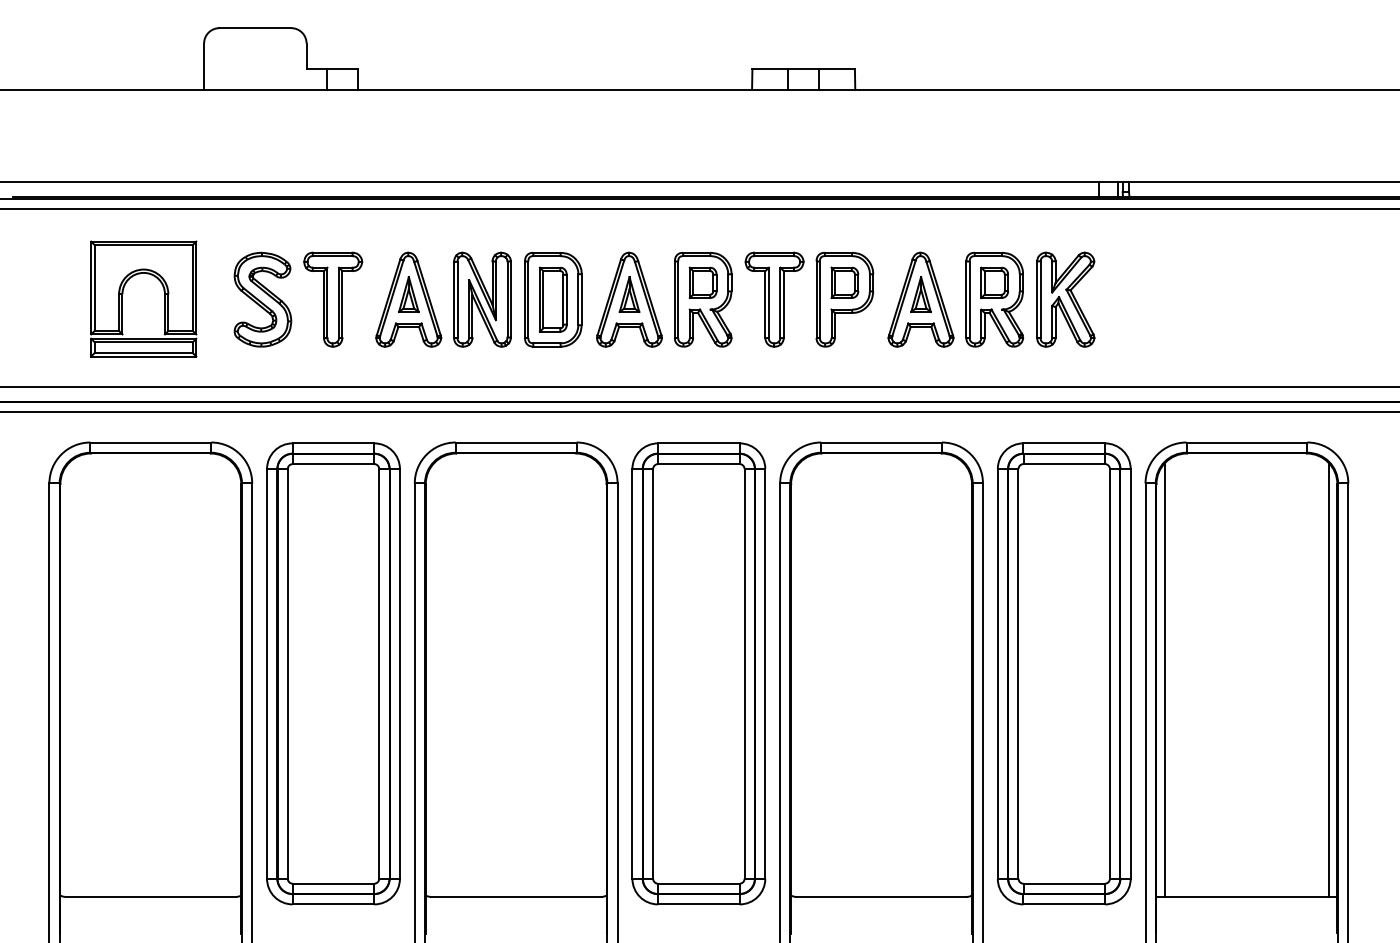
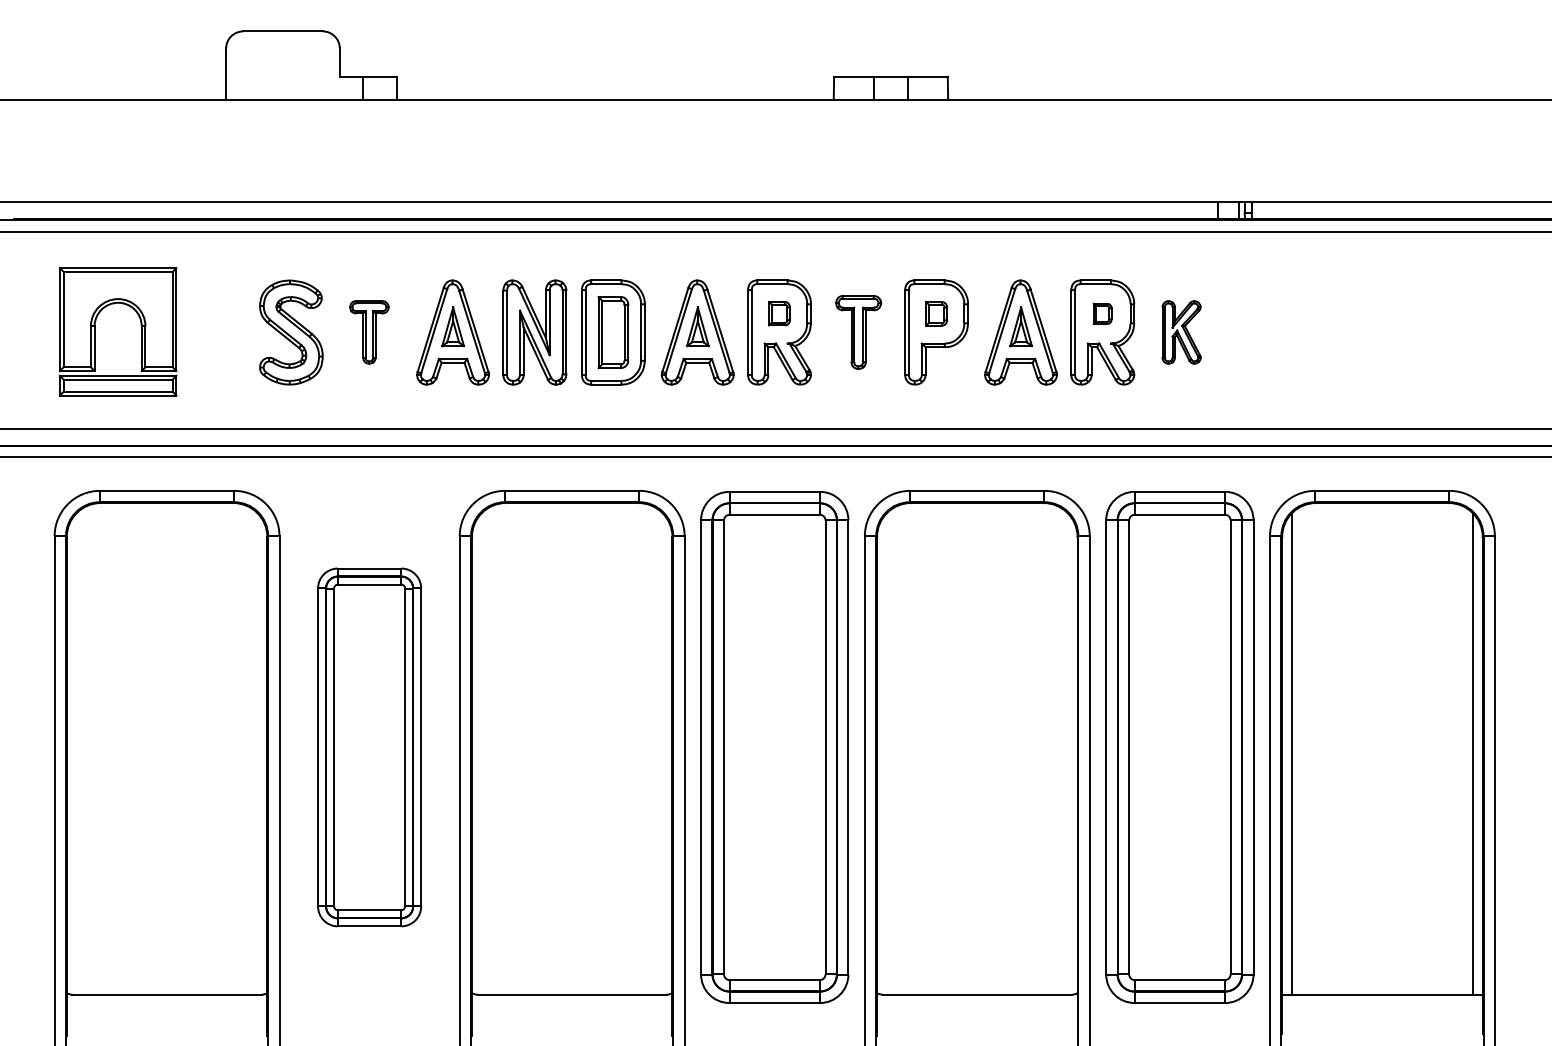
part: (702, 282) -> (778, 313), size x0.7
part: (844, 282) -> (936, 313), size x0.7
part: (994, 282) -> (1102, 313), size x0.6
part: (123, 293) -> (95, 325), moved
part: (333, 299) -> (369, 332), size x0.6
part: (774, 299) -> (858, 332), size x0.7
part: (1065, 299) -> (1181, 332), size x0.6
part: (333, 673) -> (369, 746), size x0.7

